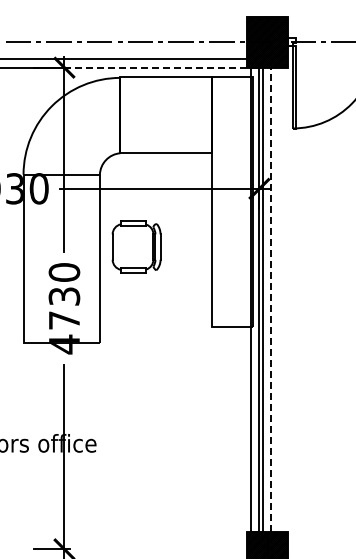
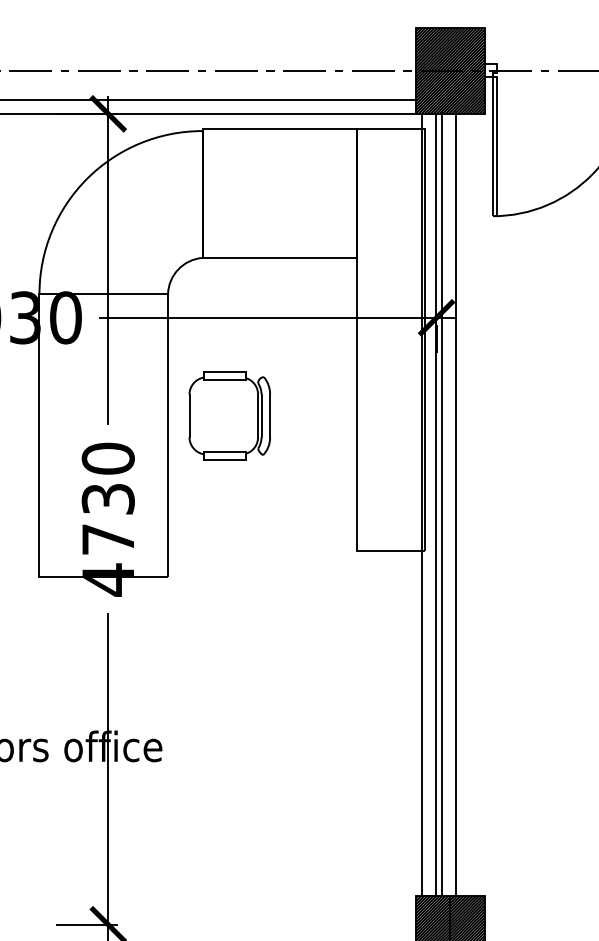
line: (149, 67) -> (251, 113), dashed -> solid
line: (270, 299) -> (455, 504), dashed -> solid

